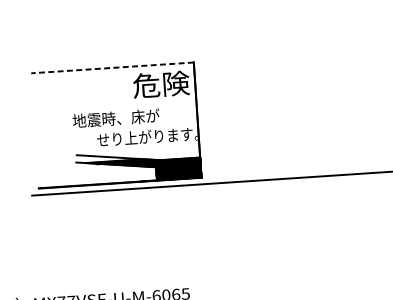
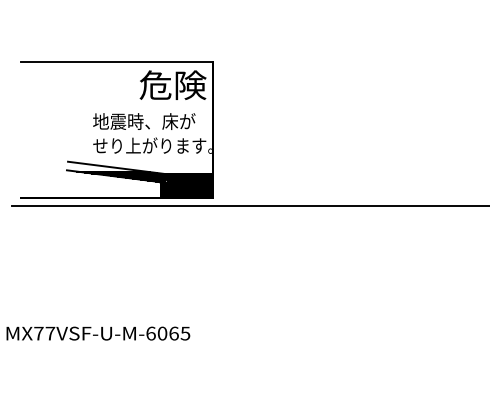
line: (112, 67) -> (116, 61), dashed -> solid
text: (116, 118) -> (144, 121), moved

